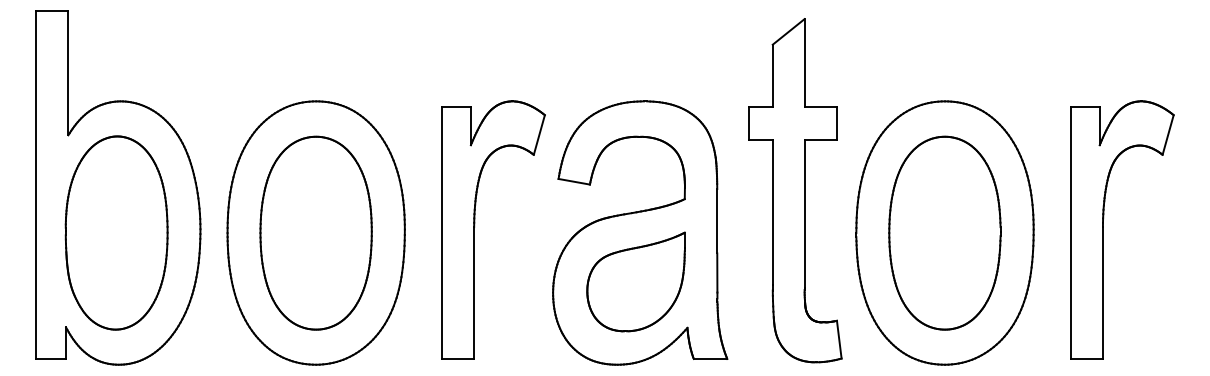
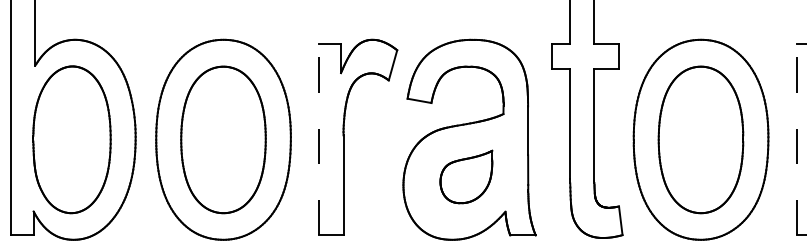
line: (442, 233) -> (319, 140), solid -> dashed
line: (1070, 233) -> (796, 140), solid -> dashed
part: (635, 281) -> (466, 176), size x0.7

